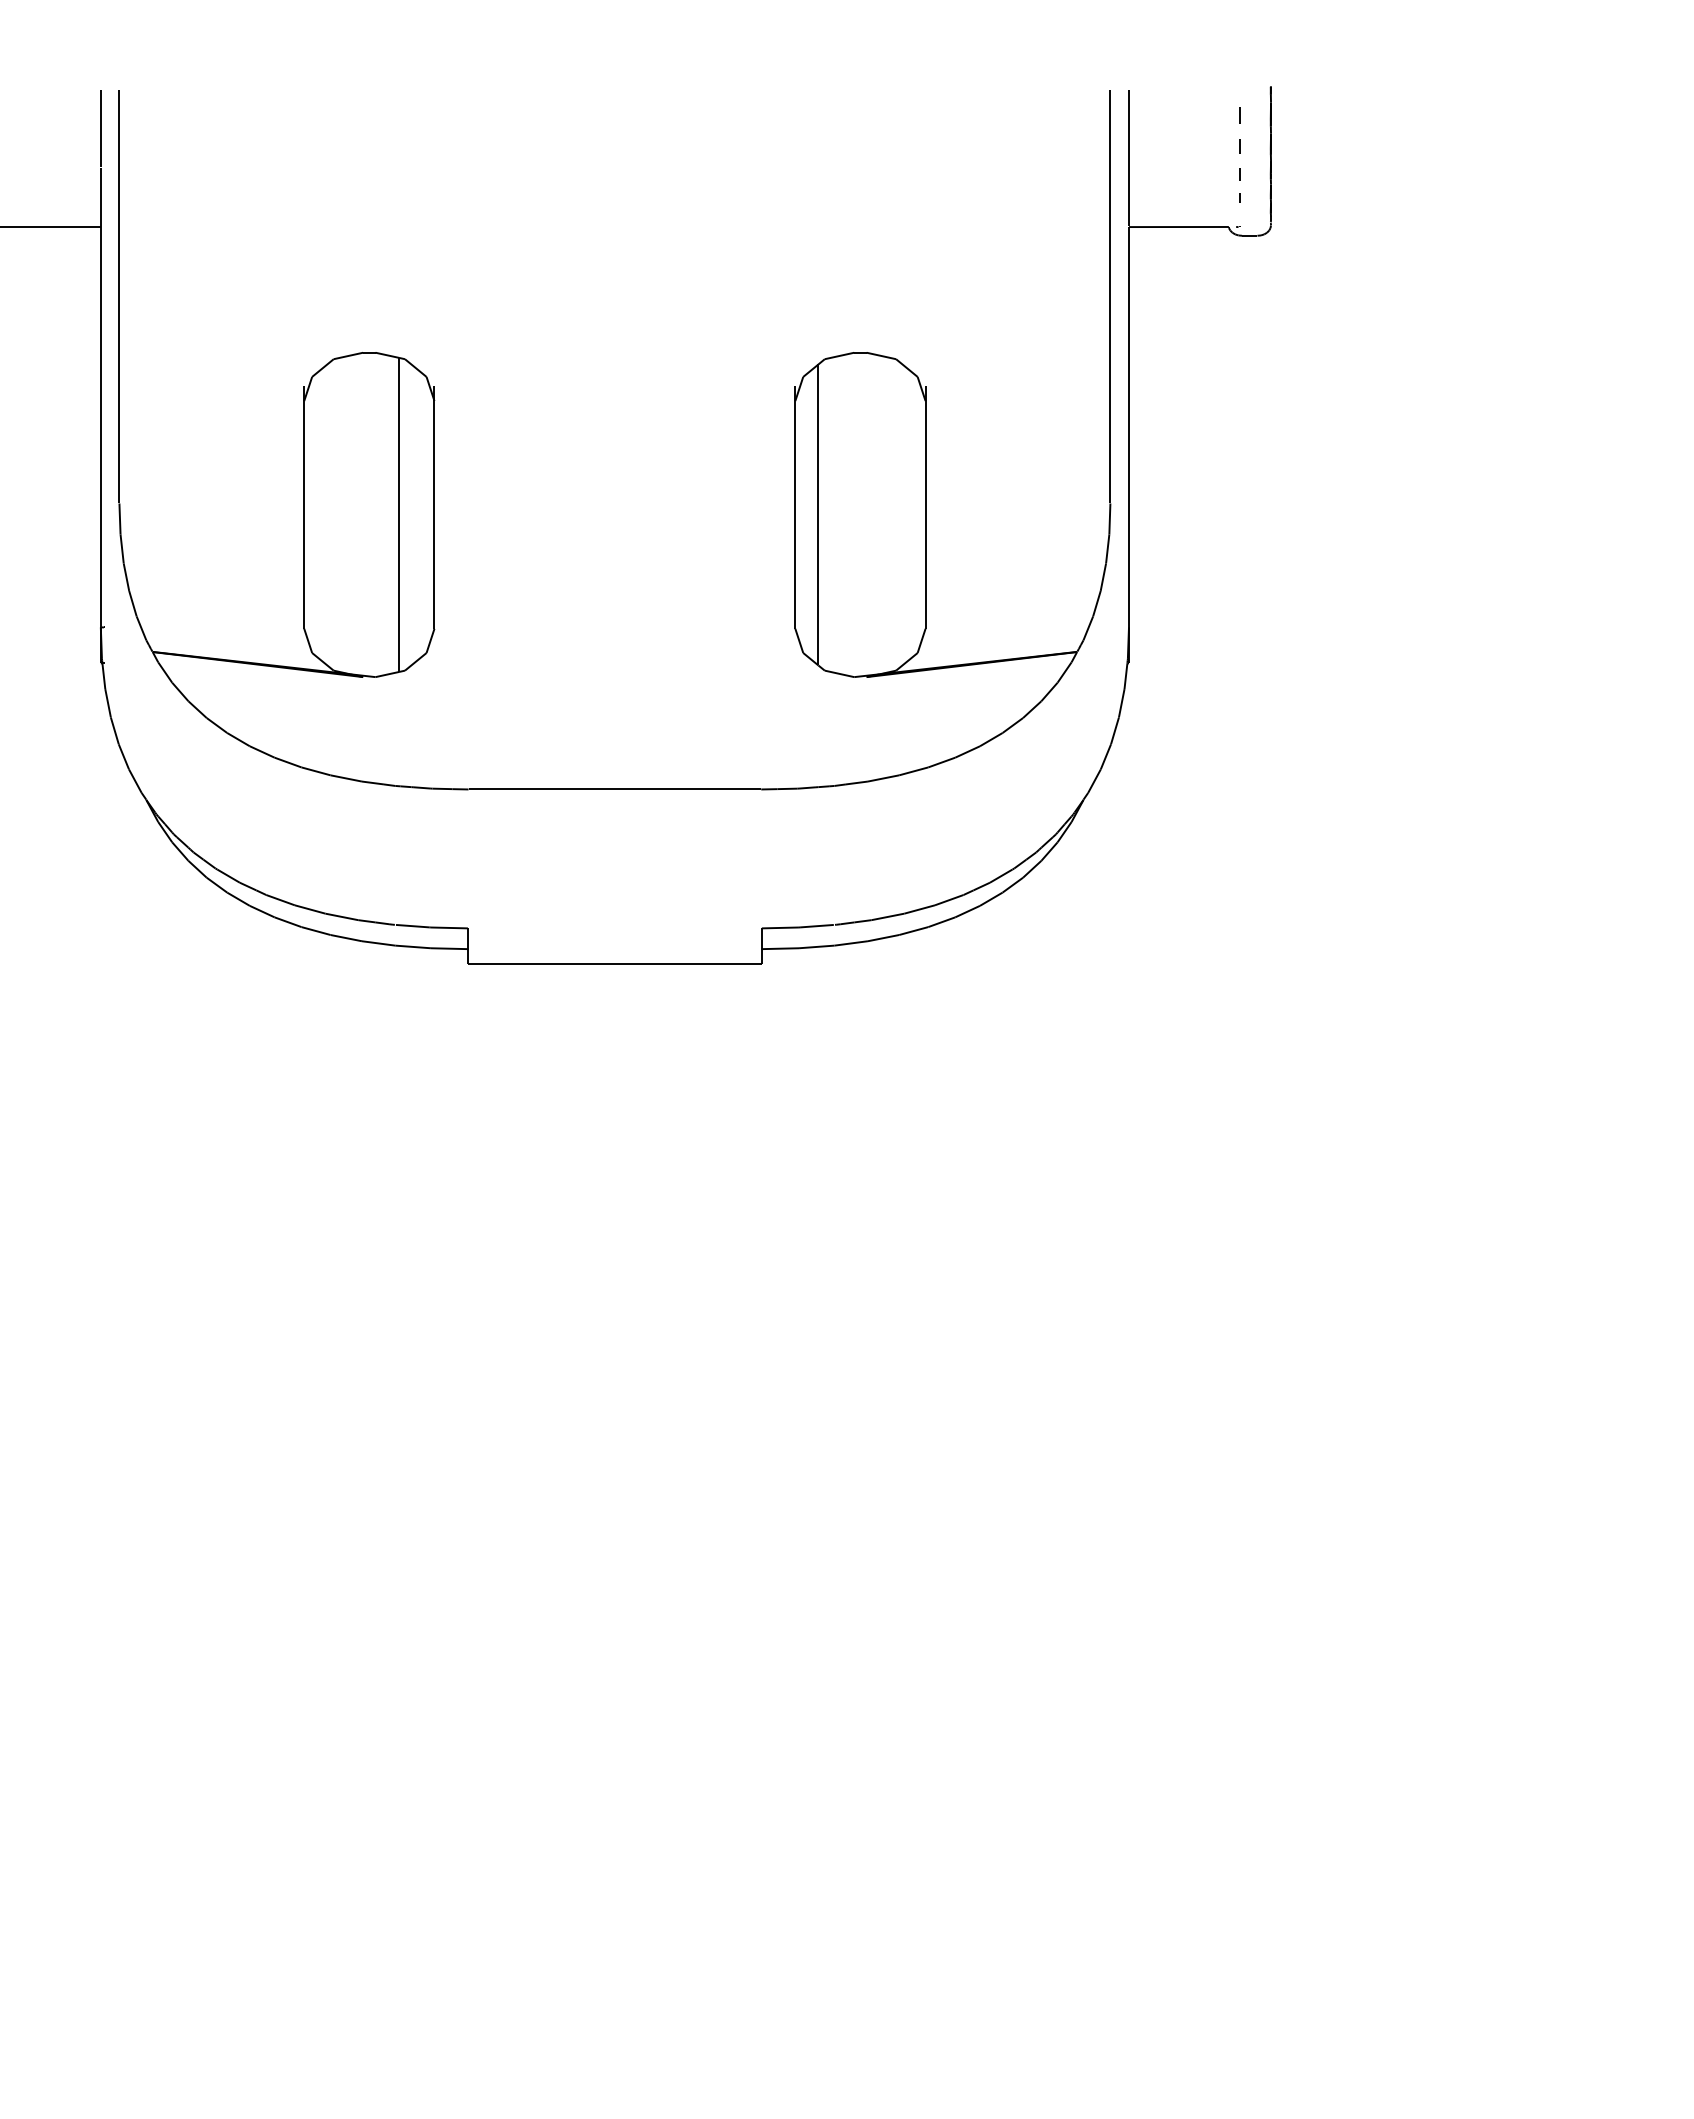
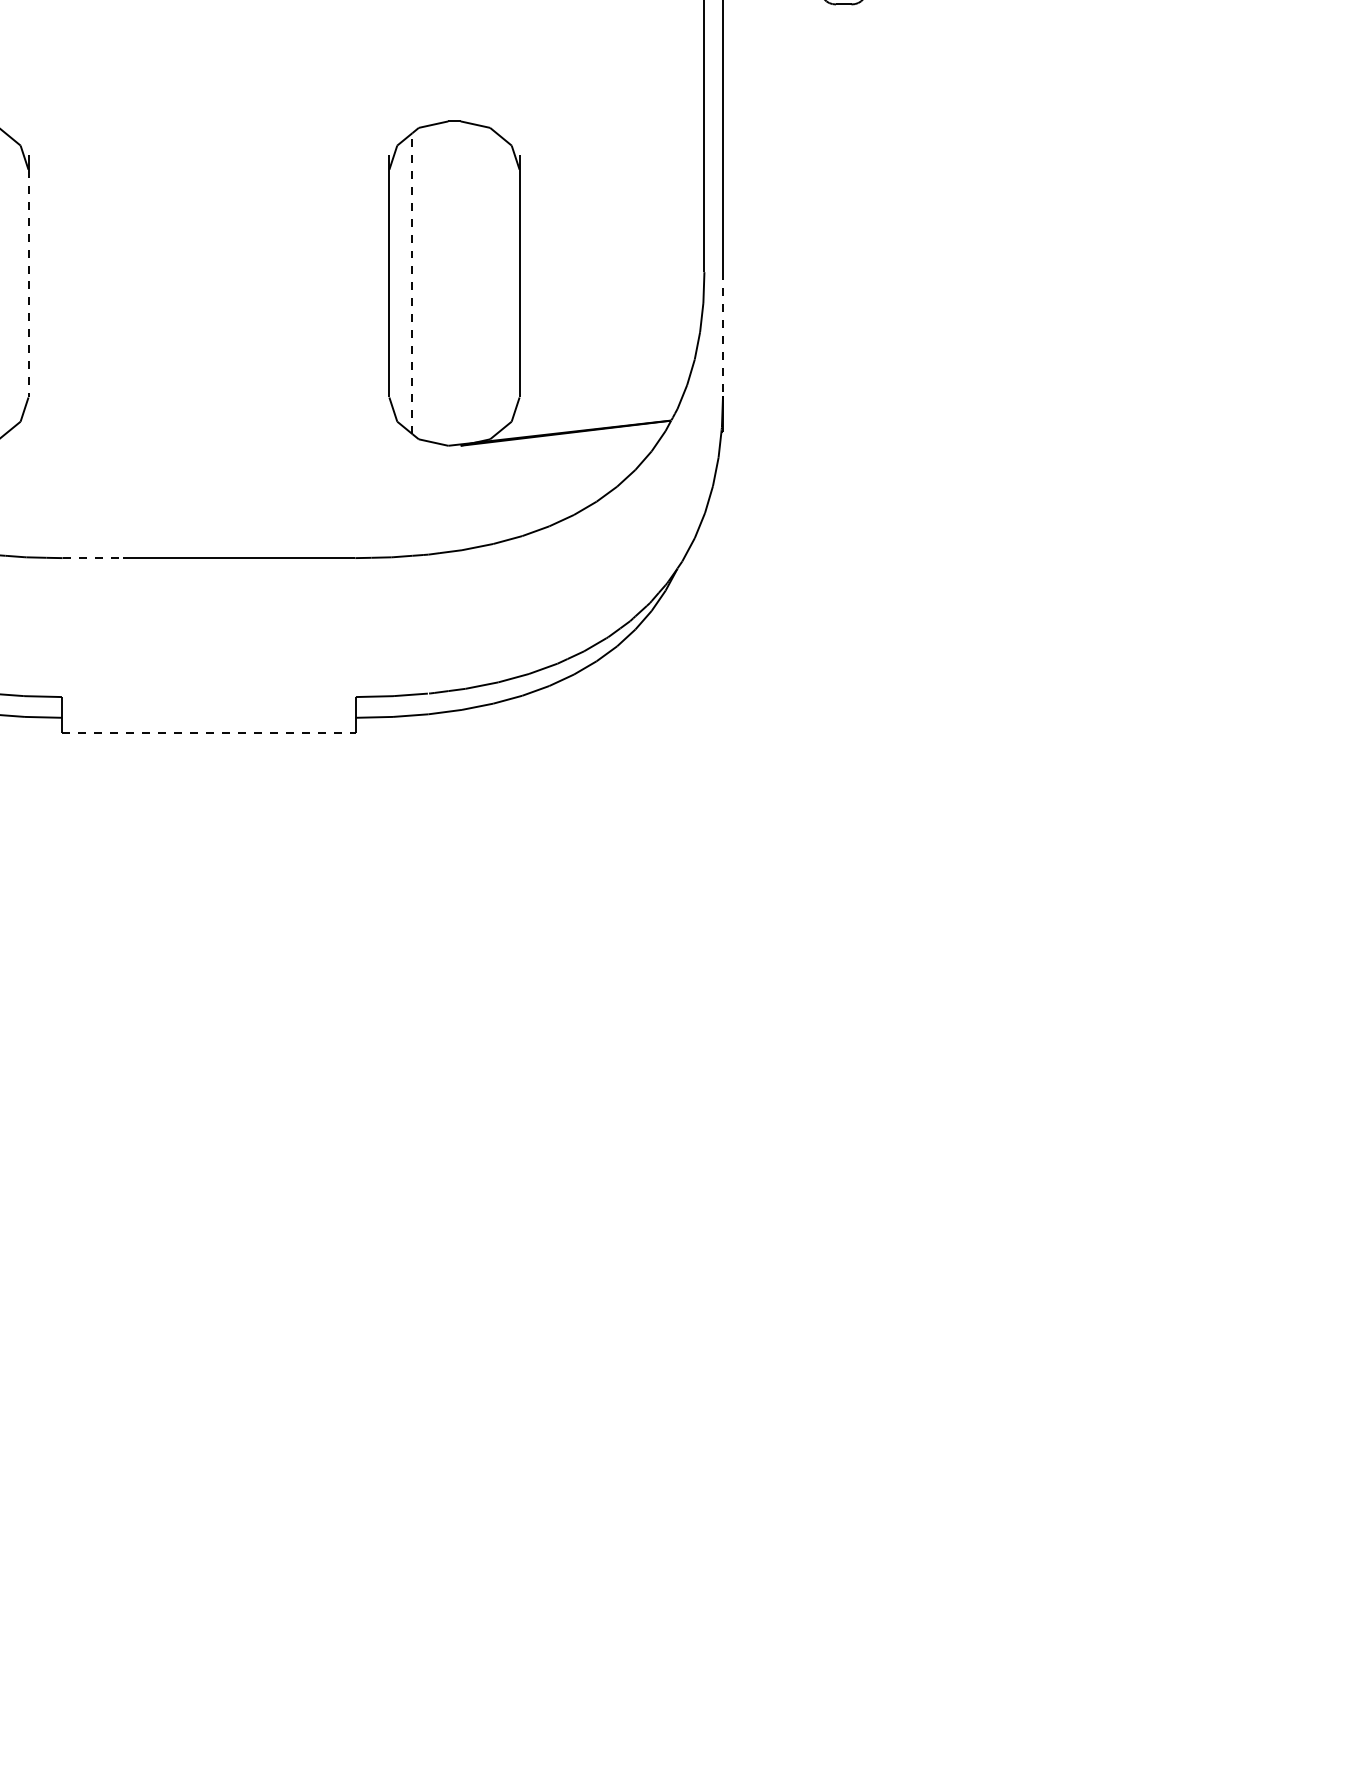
line: (434, 514) -> (28, 283), solid -> dashed
line: (818, 514) -> (412, 283), solid -> dashed
line: (1129, 565) -> (723, 334), solid -> dashed
line: (499, 789) -> (93, 558), solid -> dashed
line: (614, 964) -> (208, 733), solid -> dashed

